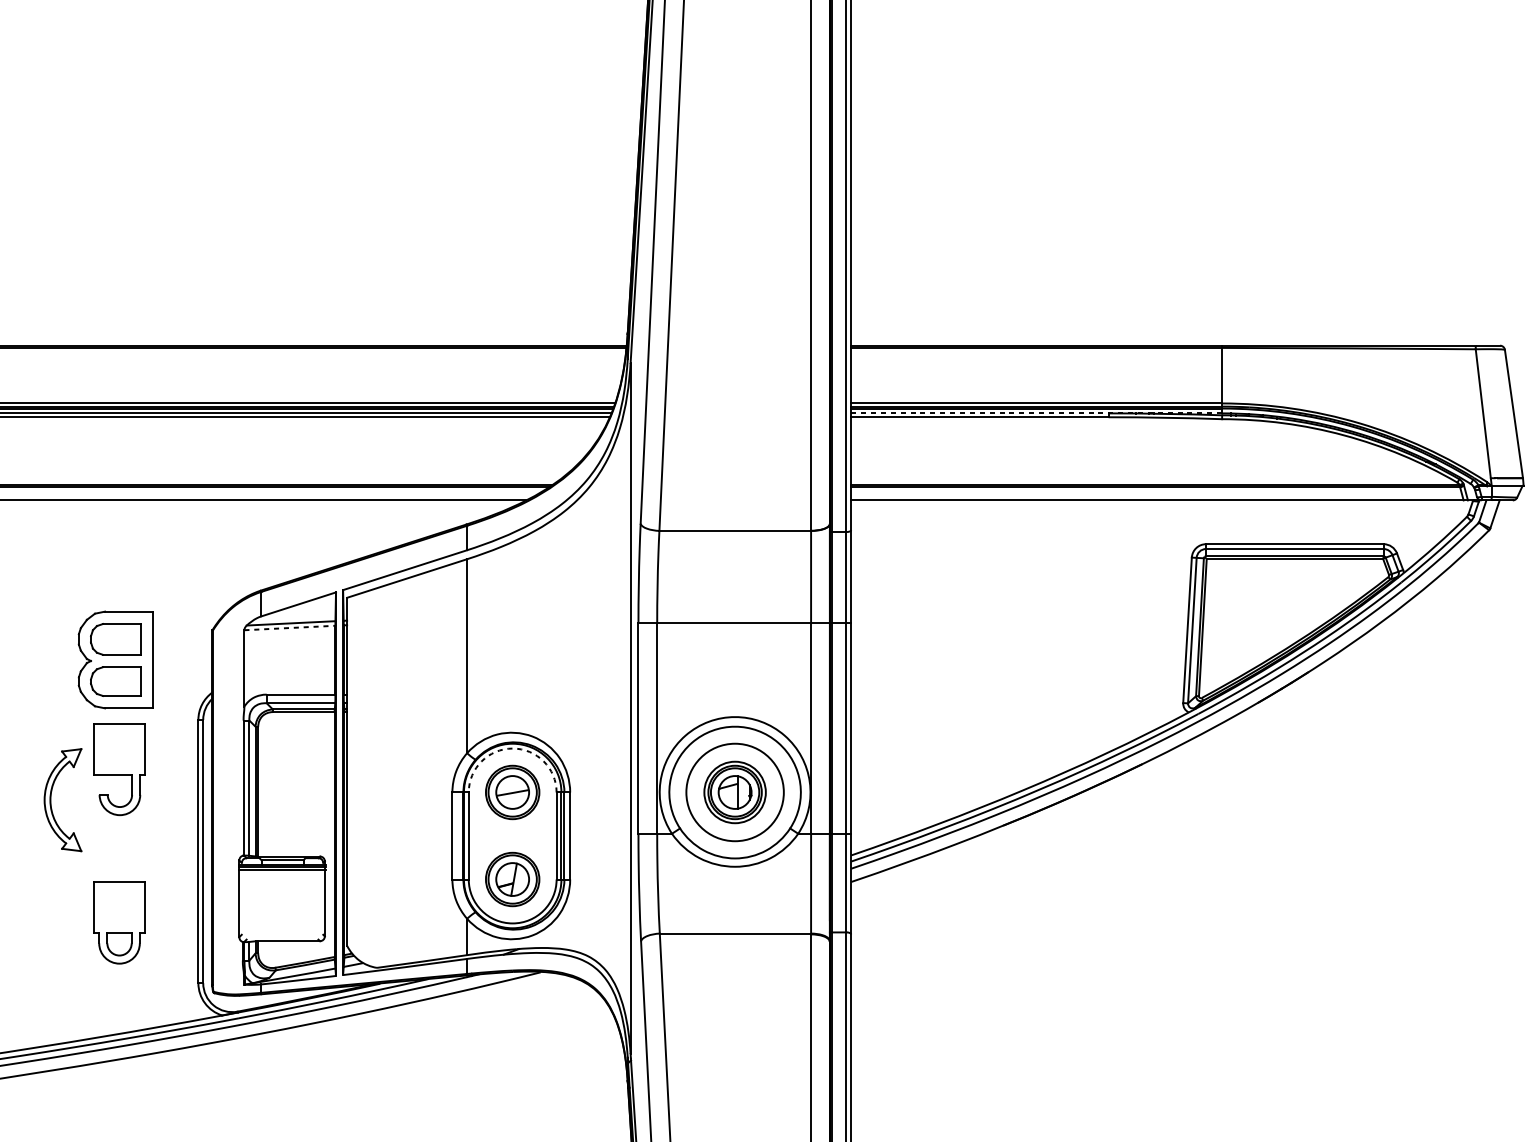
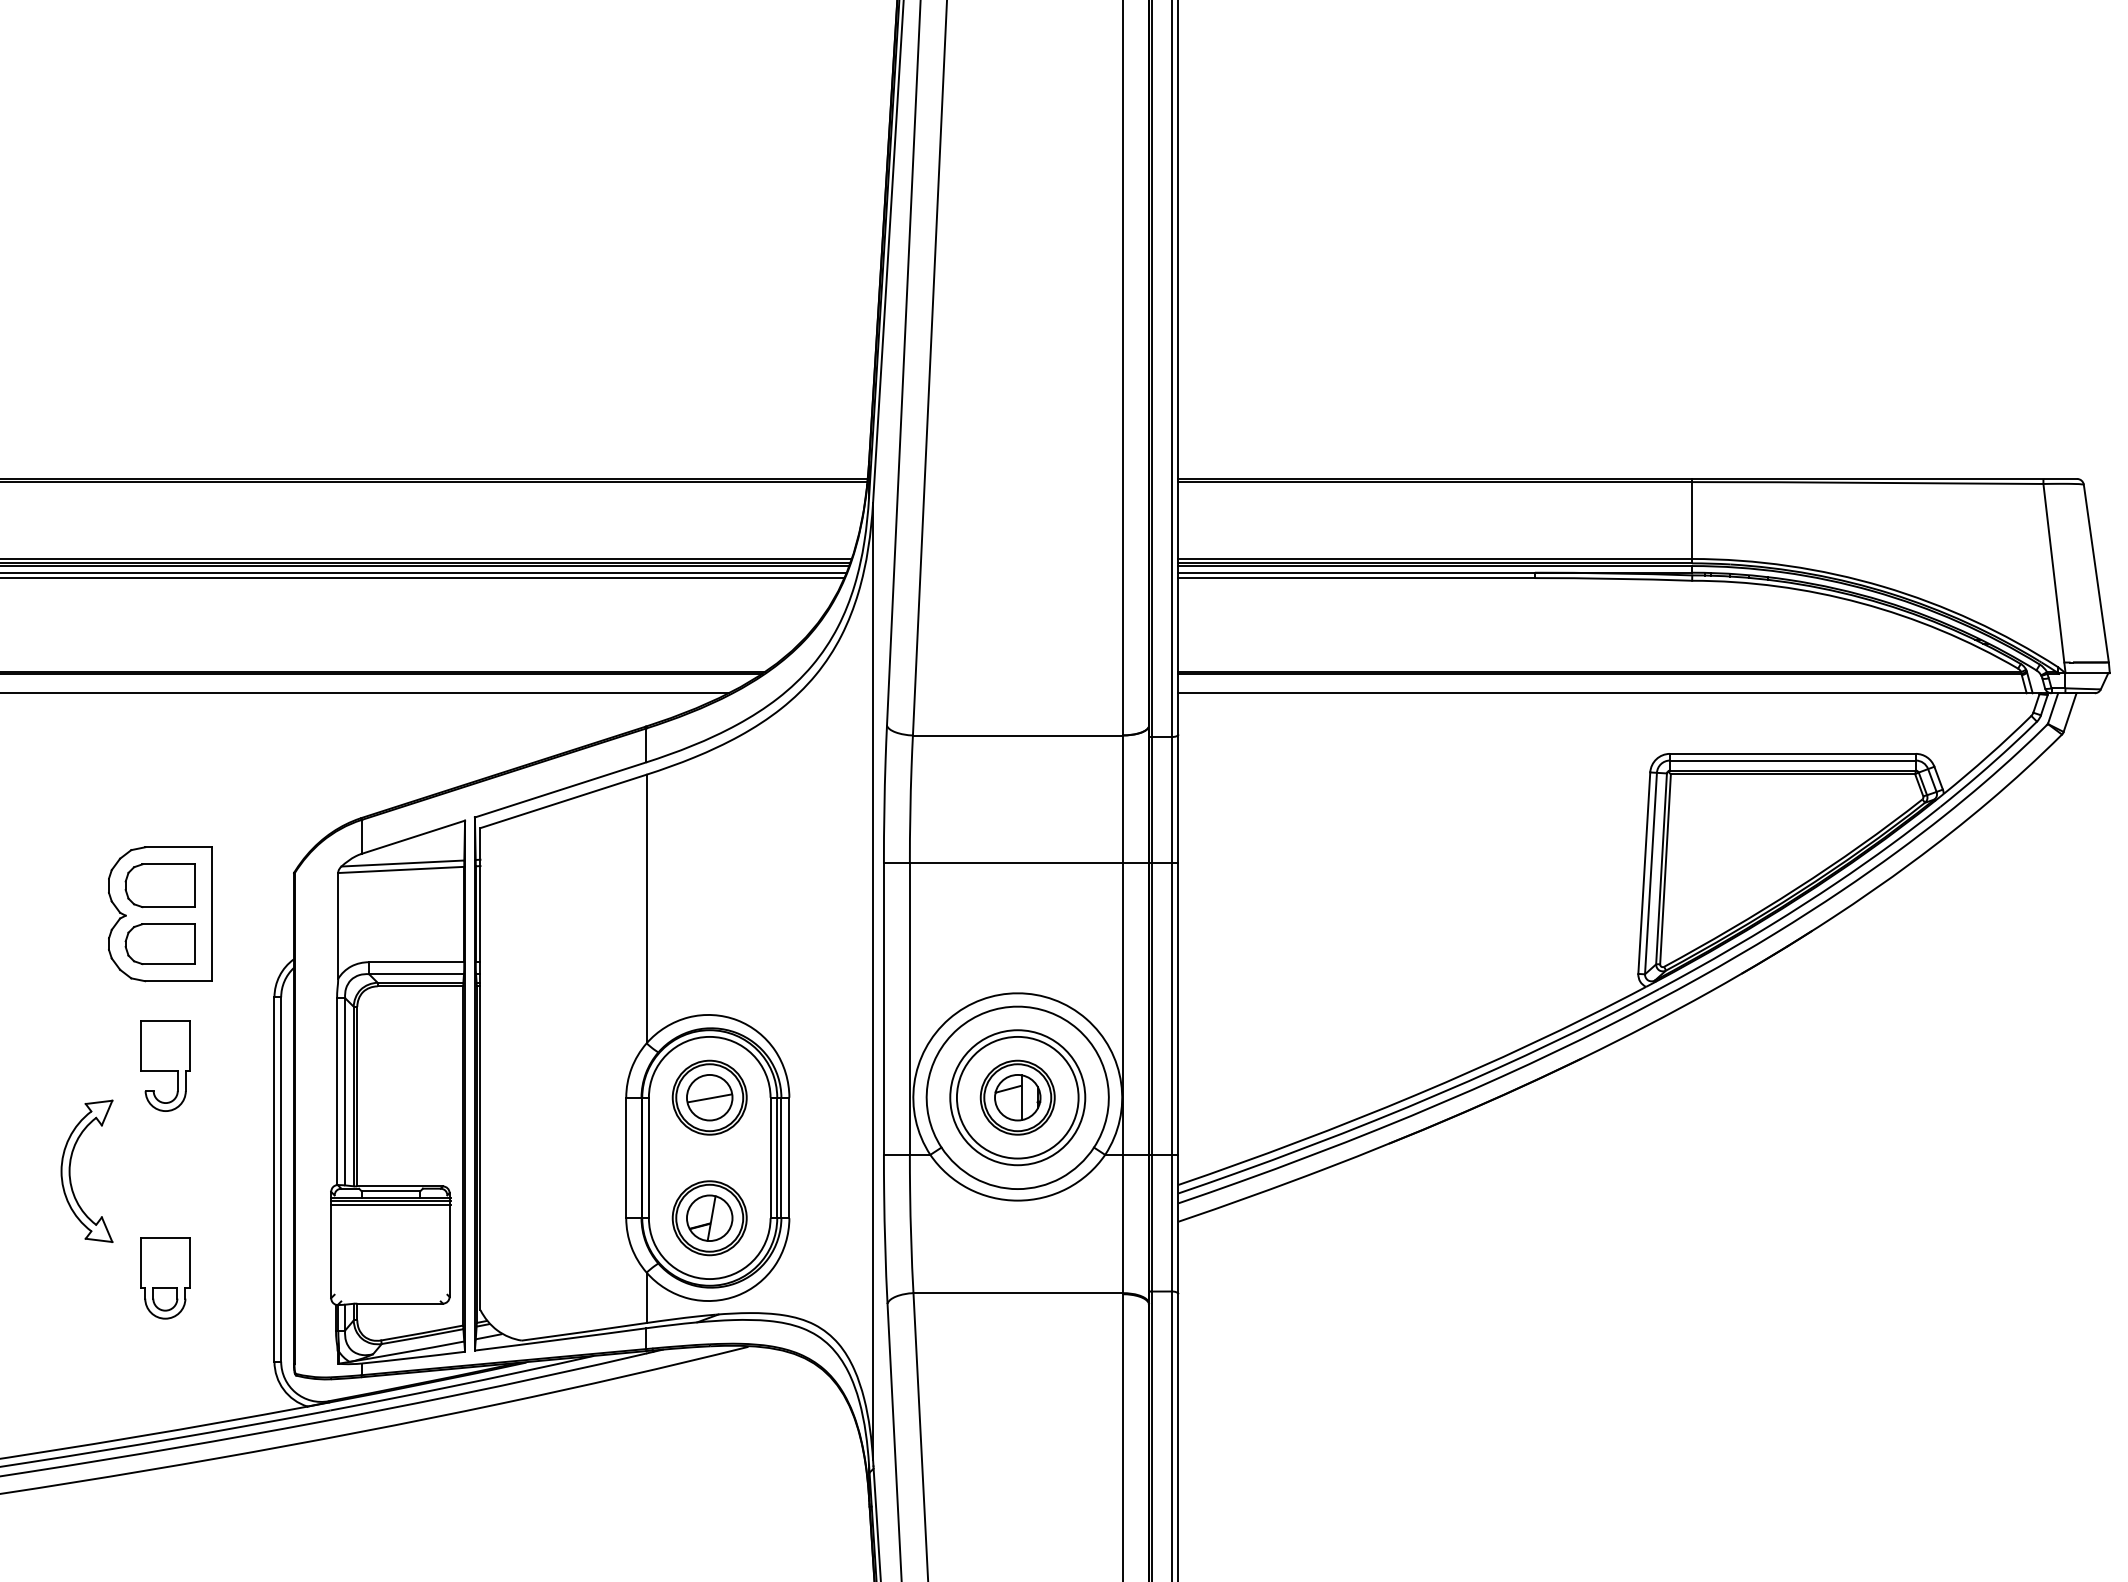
line: (1036, 413) -> (1435, 572), dashed -> solid
line: (290, 627) -> (401, 869), dashed -> solid
arc: (512, 748) -> (709, 1036), dashed -> solid
part: (119, 769) -> (165, 1065), size x0.71
circle: (734, 792) -> (1017, 1097), size x1.43
part: (51, 799) -> (70, 1170), moved
part: (119, 923) -> (165, 1278), size x0.71

